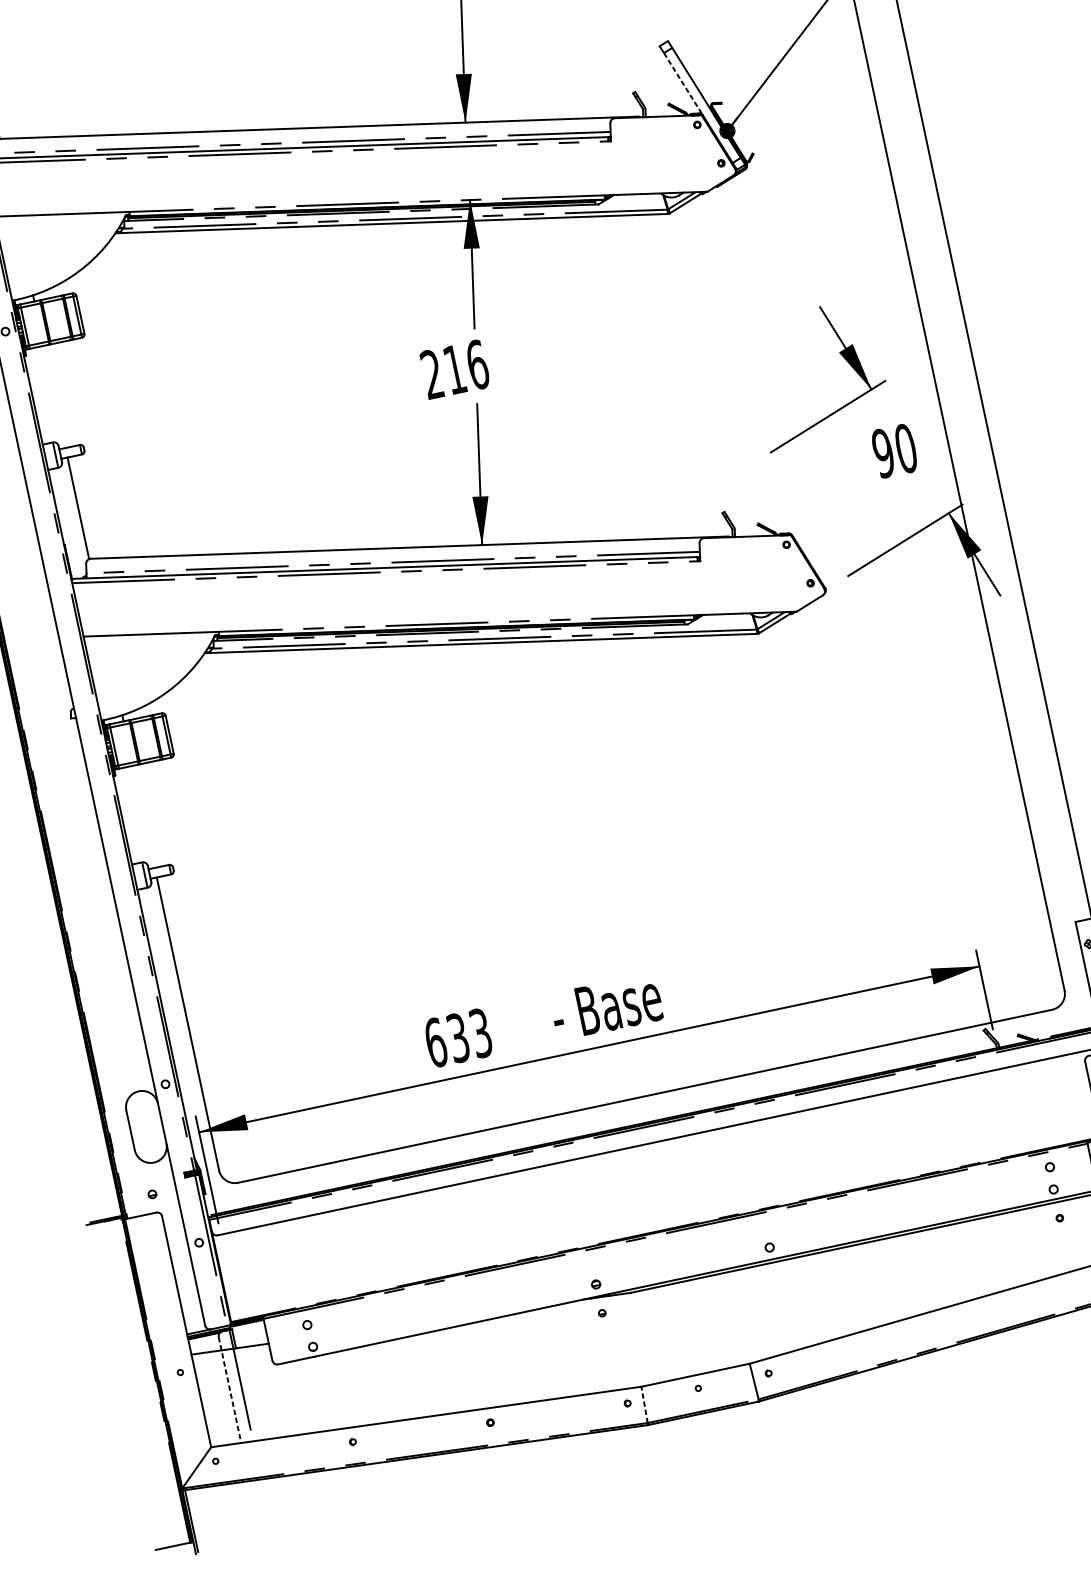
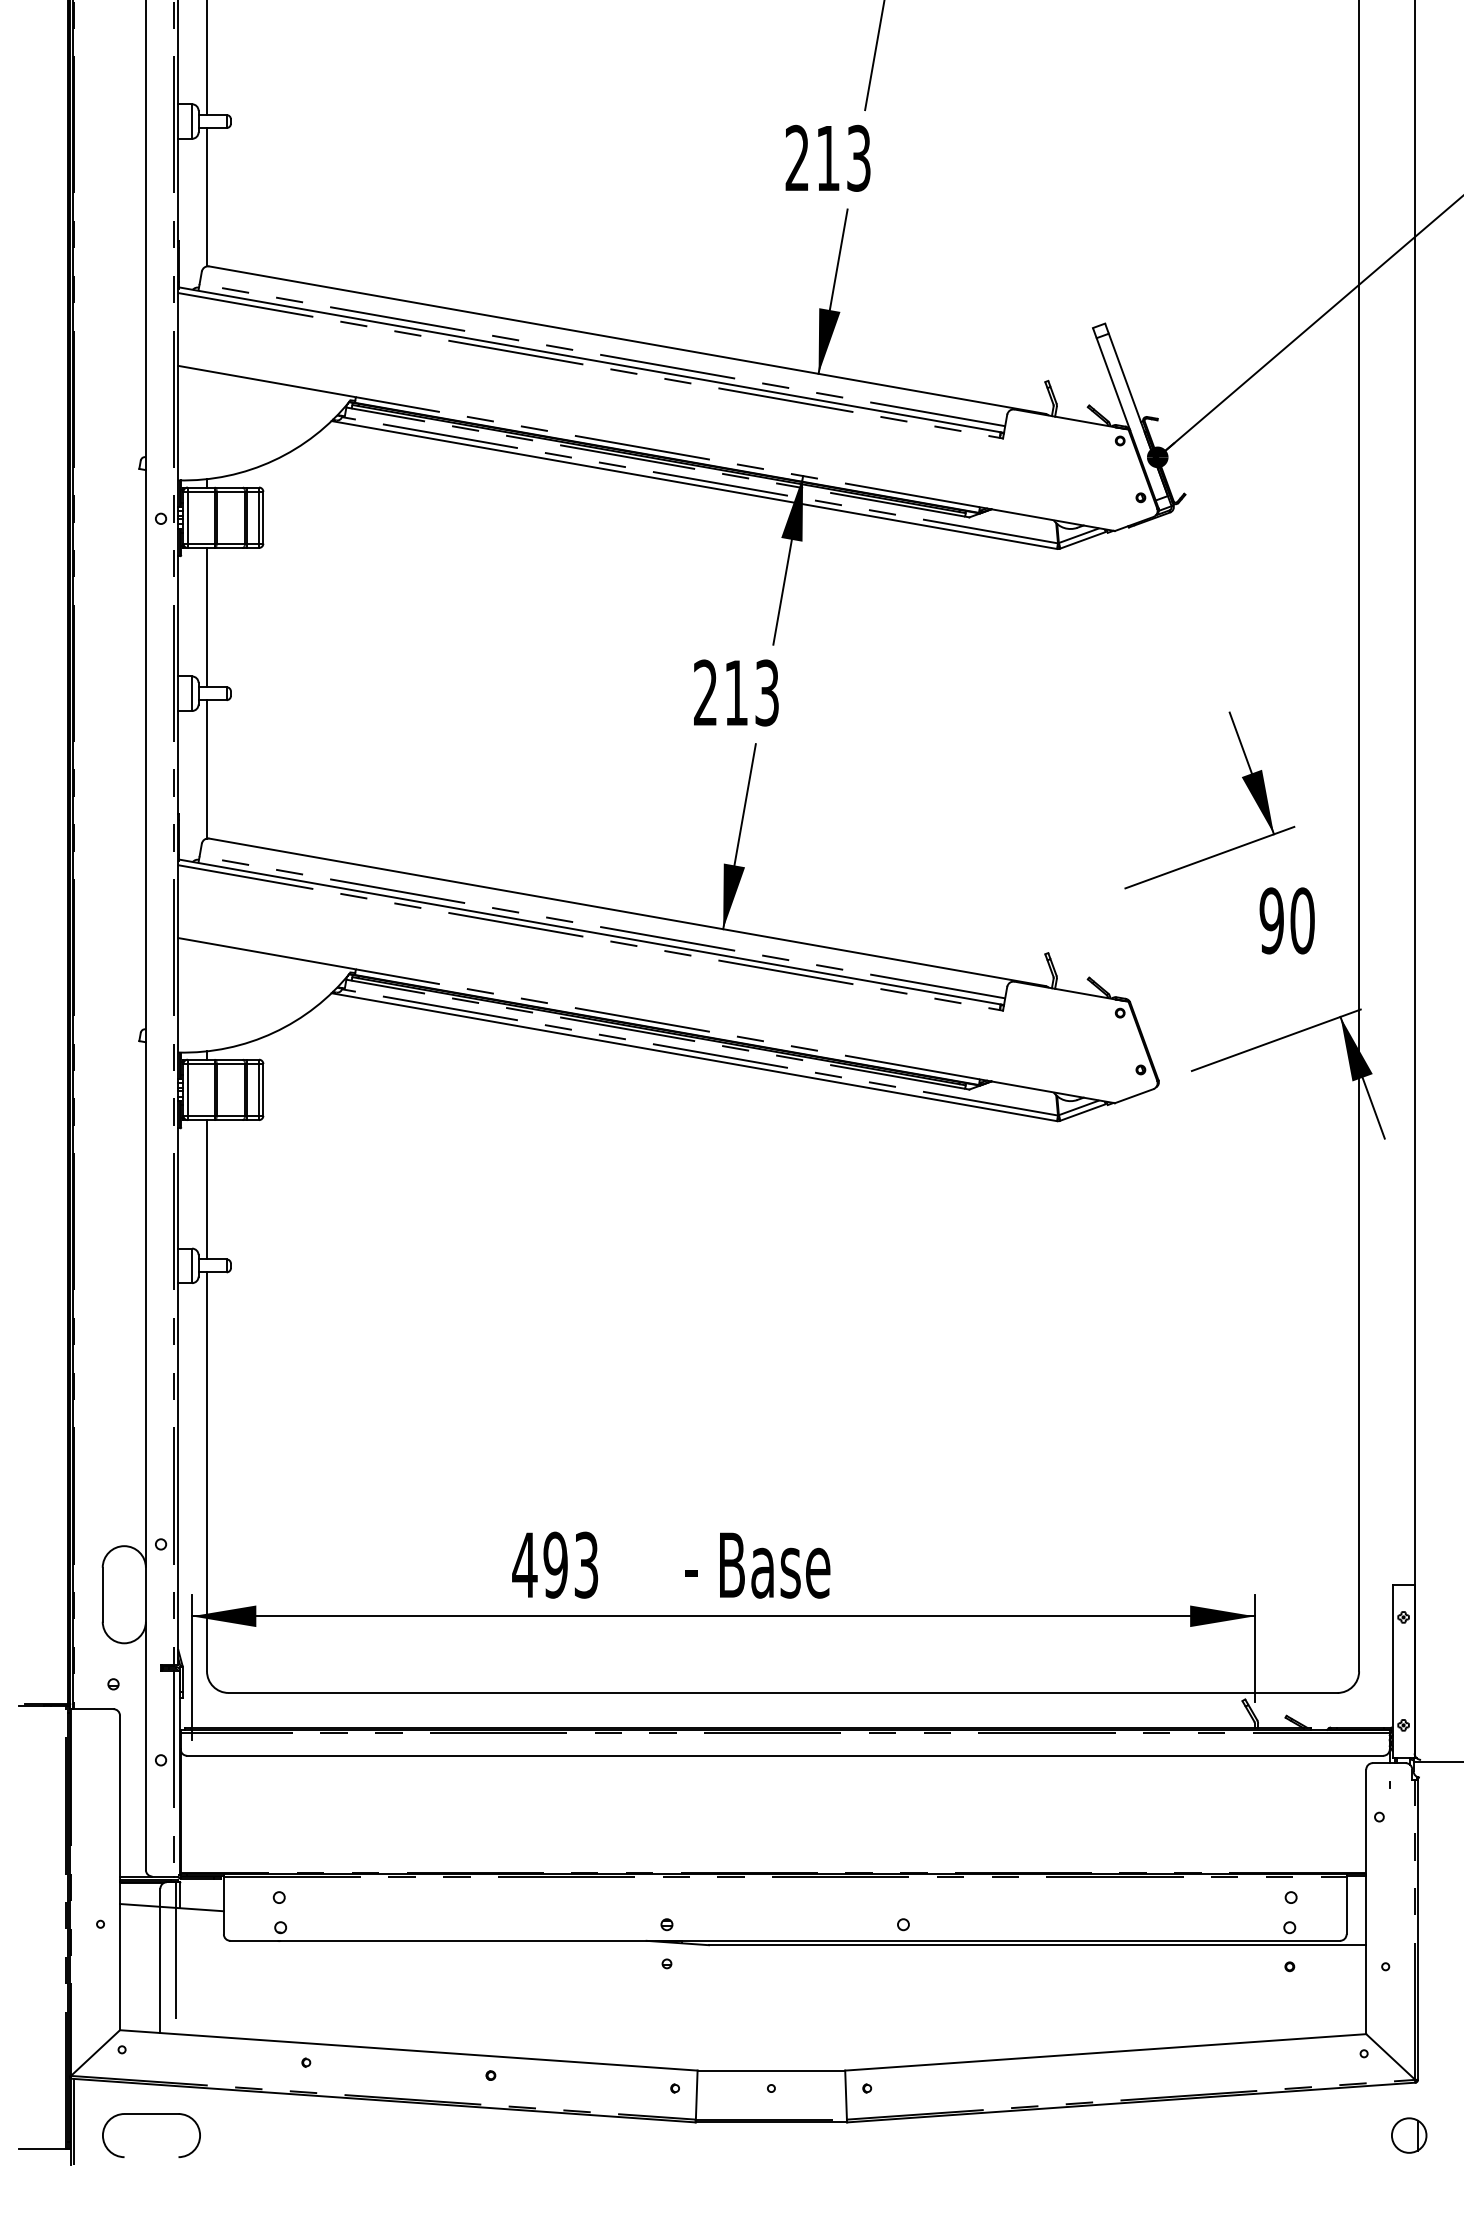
line: (683, 84) -> (1113, 384), dashed -> solid
text: (477, 364) -> (767, 692), 216 -> 213
line: (55, 396) -> (207, 617), added
line: (144, 816) -> (207, 1189), added
text: (446, 1040) -> (539, 1564), 633 -> 493
line: (230, 1390) -> (160, 1961), dashed -> solid
line: (644, 1405) -> (696, 2095), dashed -> solid
part: (247, 1504) -> (151, 2114), added

